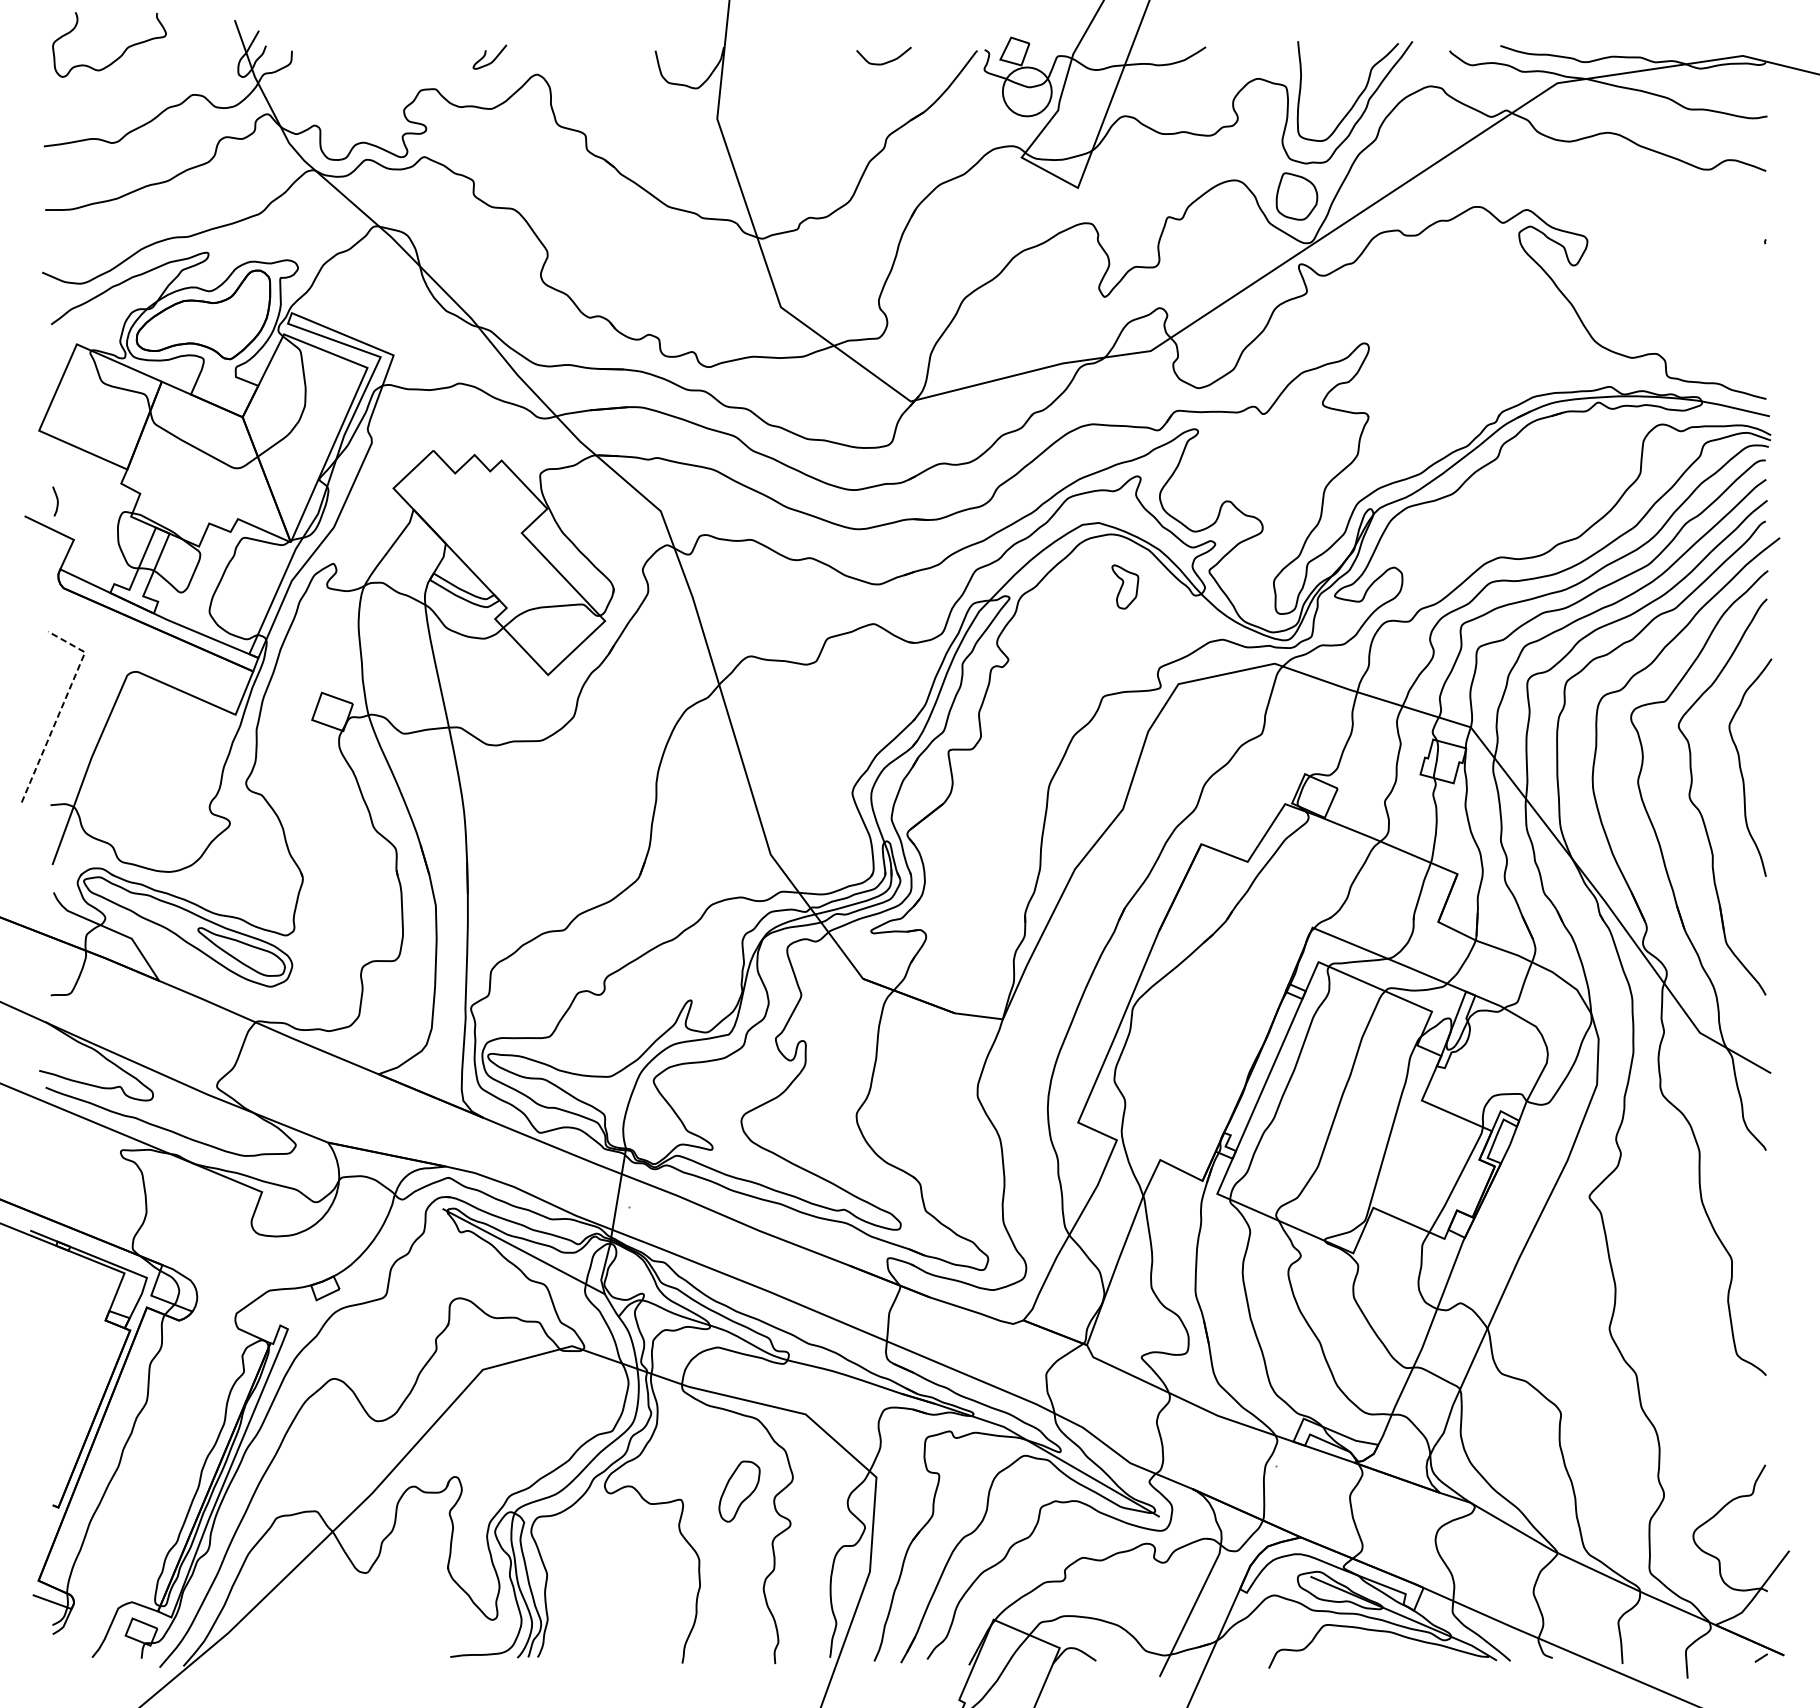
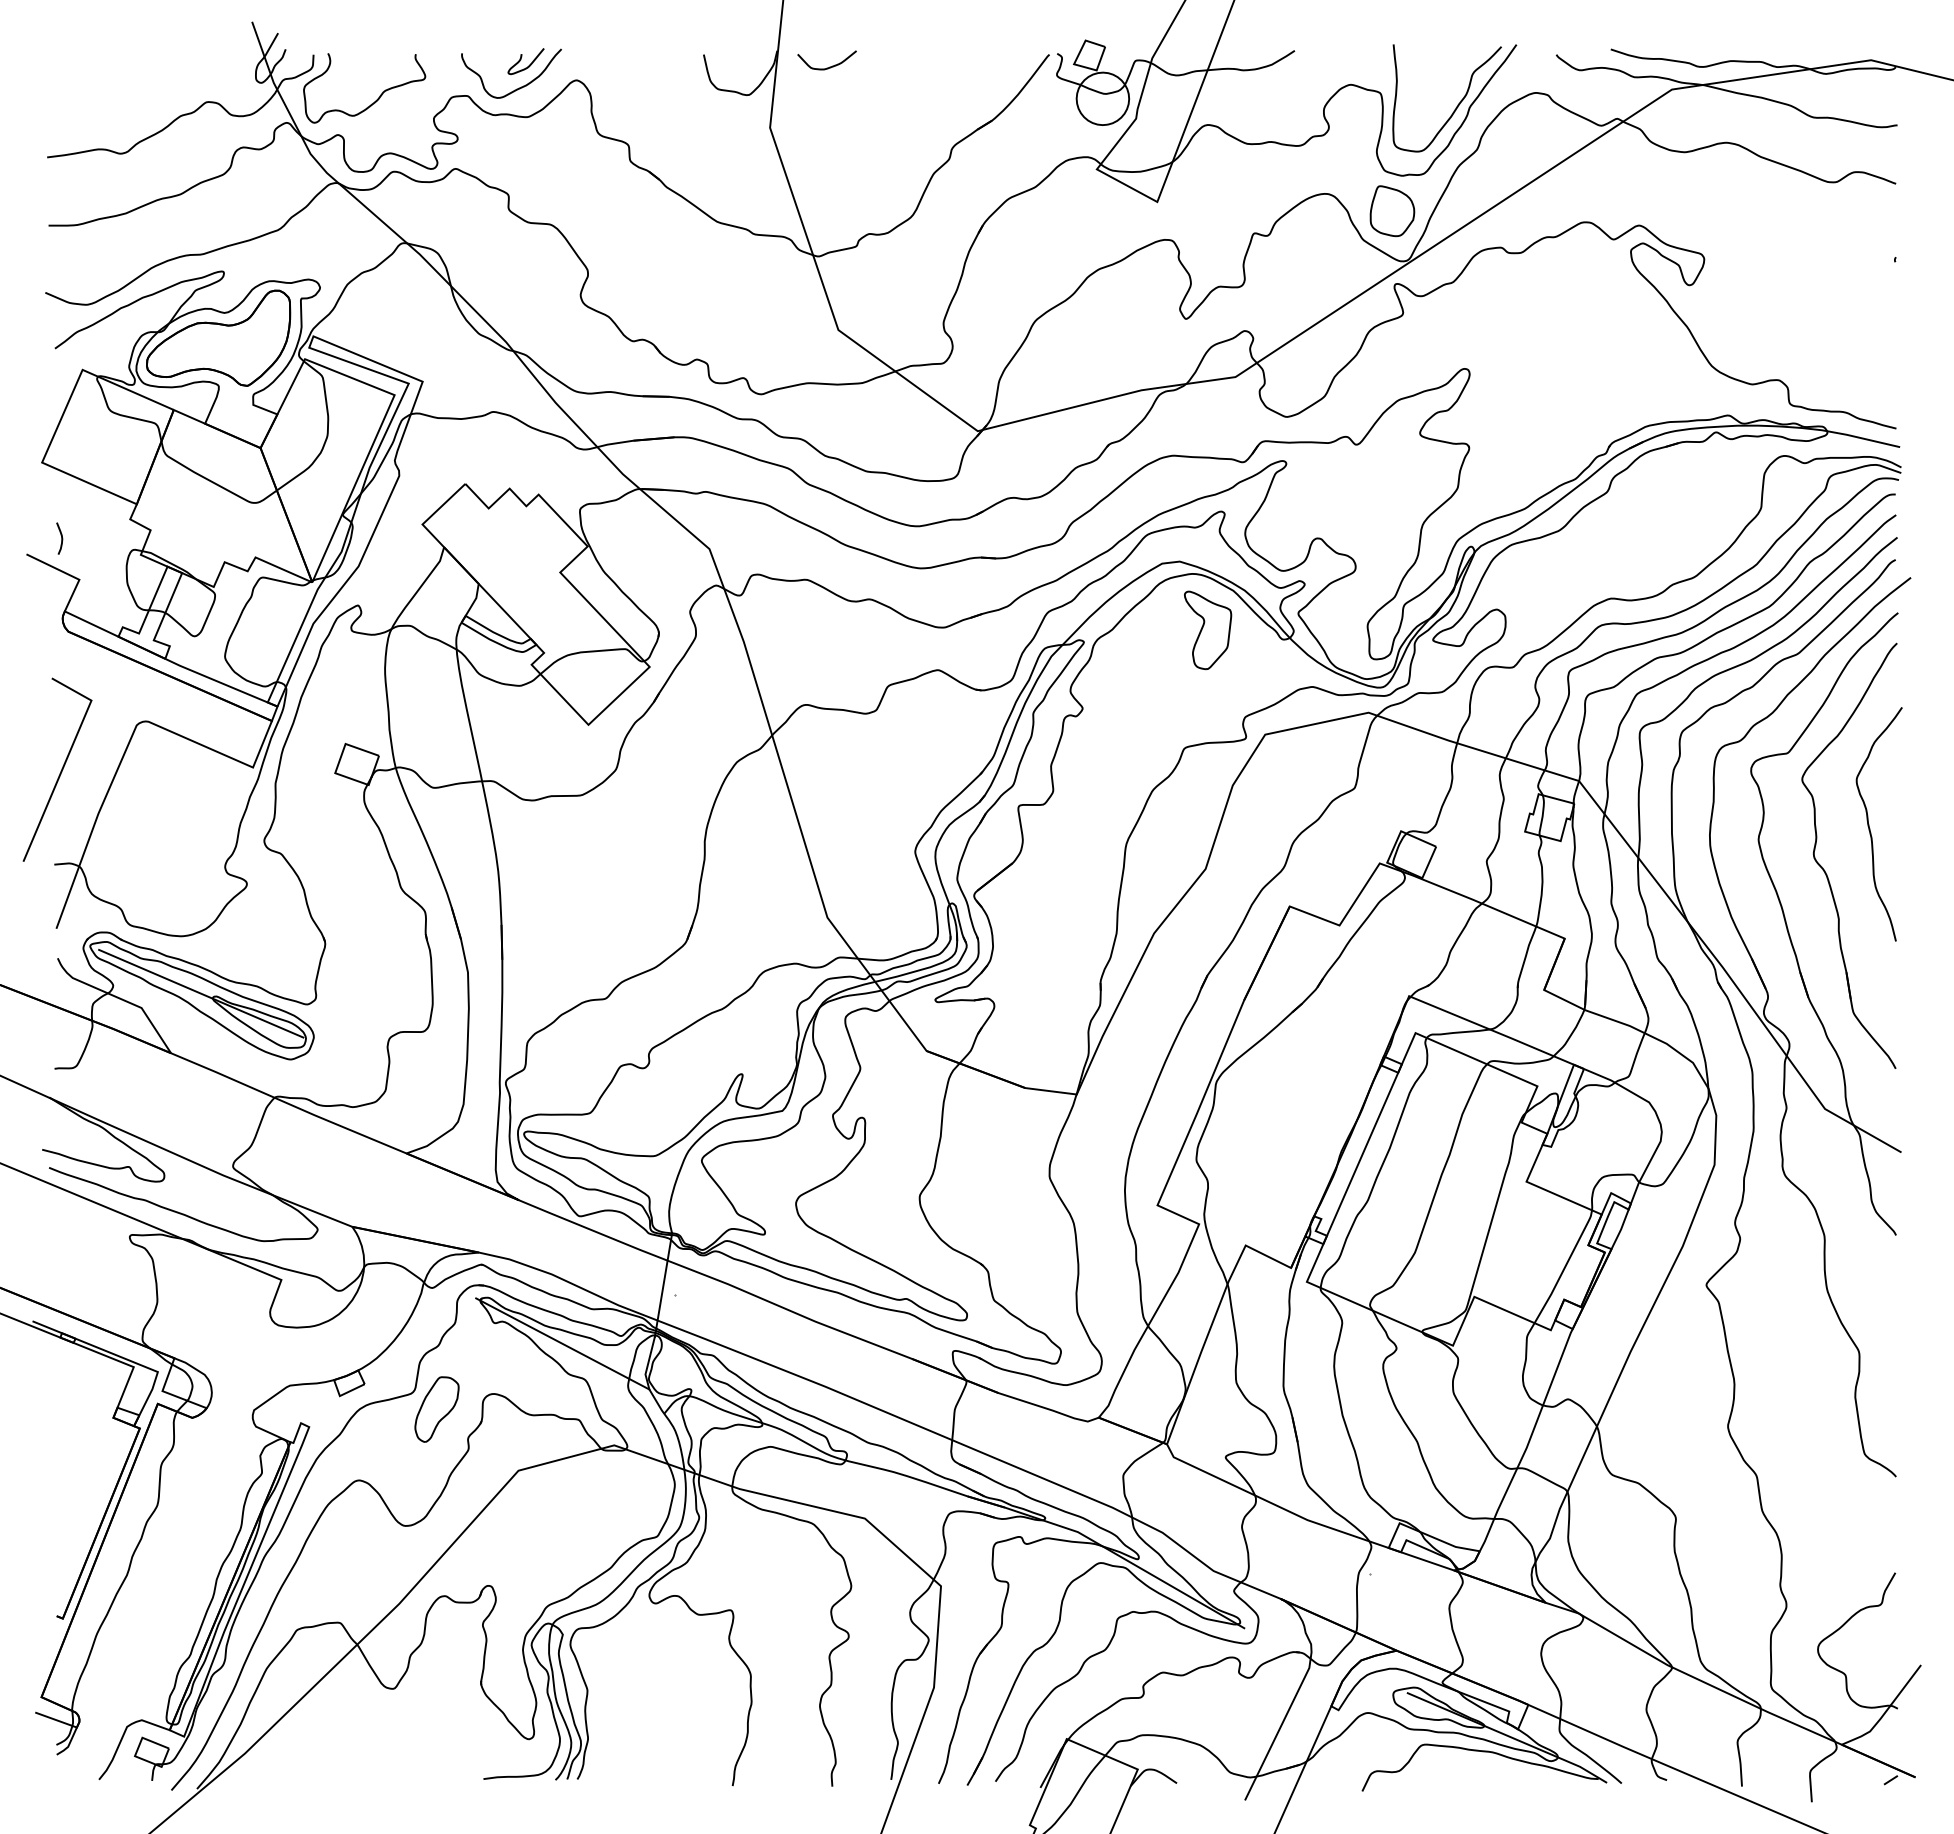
curve: (120, 55) -> (376, 99), moved
curve: (886, 61) -> (829, 66), moved
curve: (481, 82) -> (516, 88), added
part: (1125, 587) -> (1208, 630), size x1.67
line: (61, 707) -> (66, 759), dashed -> solid
line: (187, 925) -> (201, 993), added
part: (739, 1491) -> (436, 1409), moved

